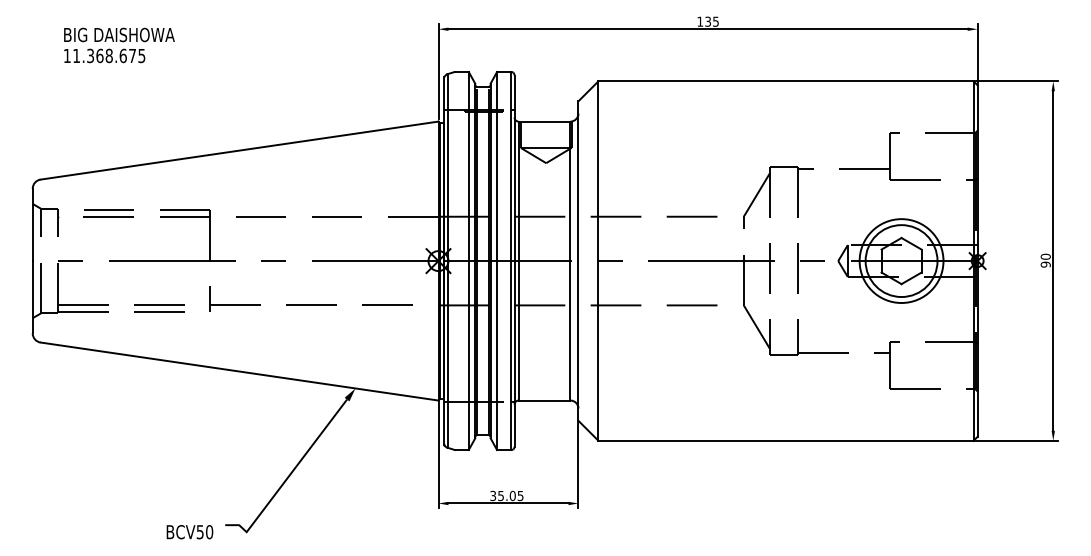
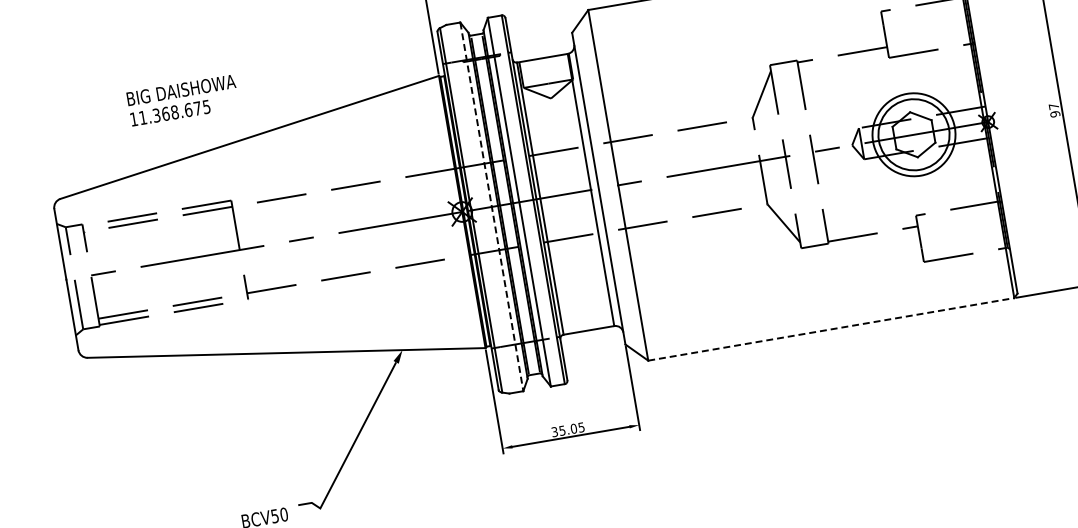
text: (119, 45) -> (183, 100), moved
text: (1045, 256) -> (1053, 106), 90 -> 97
line: (468, 261) -> (491, 207), solid -> dashed
line: (786, 440) -> (831, 329), solid -> dashed

